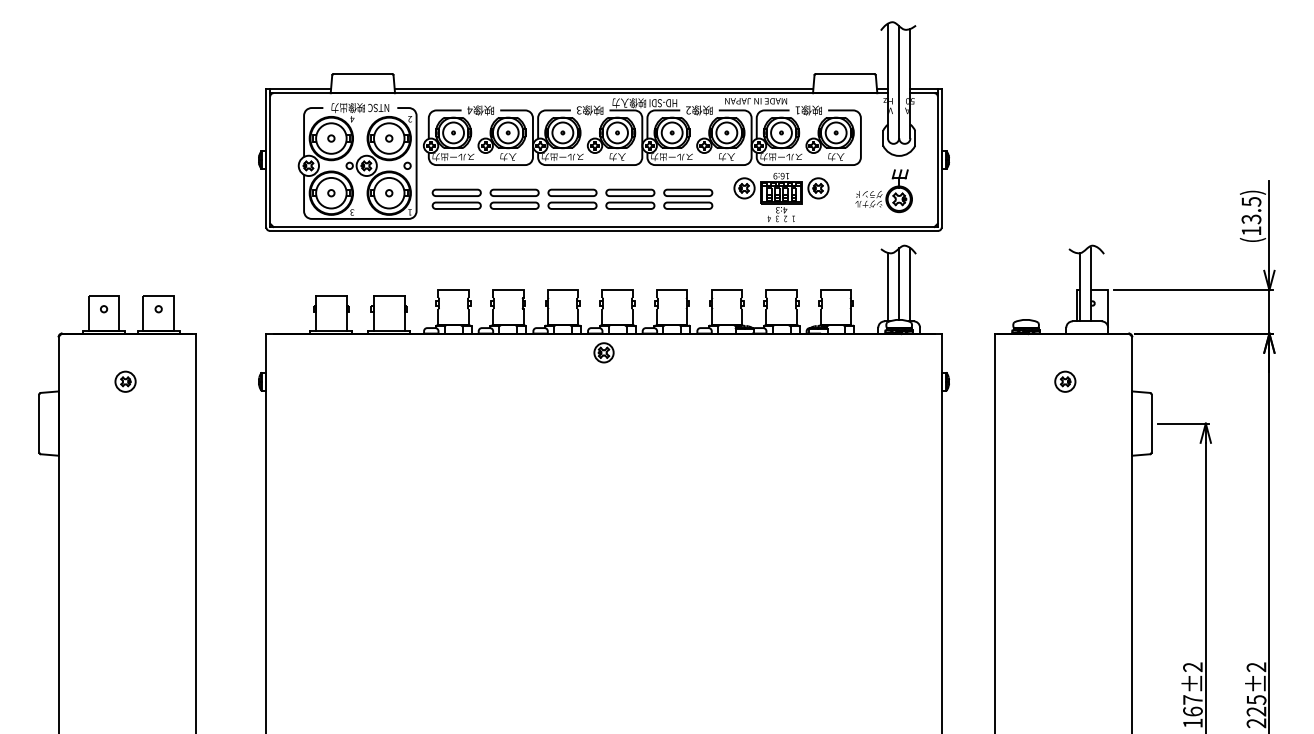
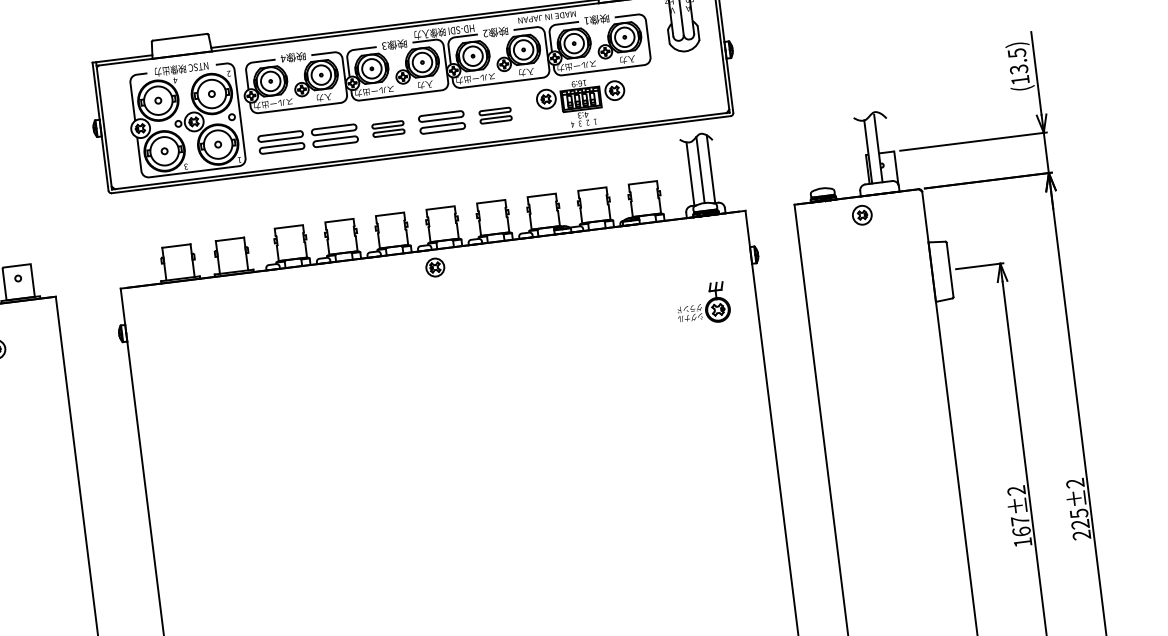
part: (883, 191) -> (702, 304), moved
part: (572, 198) -> (388, 128), size x0.7
part: (688, 198) -> (495, 115), size x0.7
part: (1065, 381) -> (862, 214), moved

